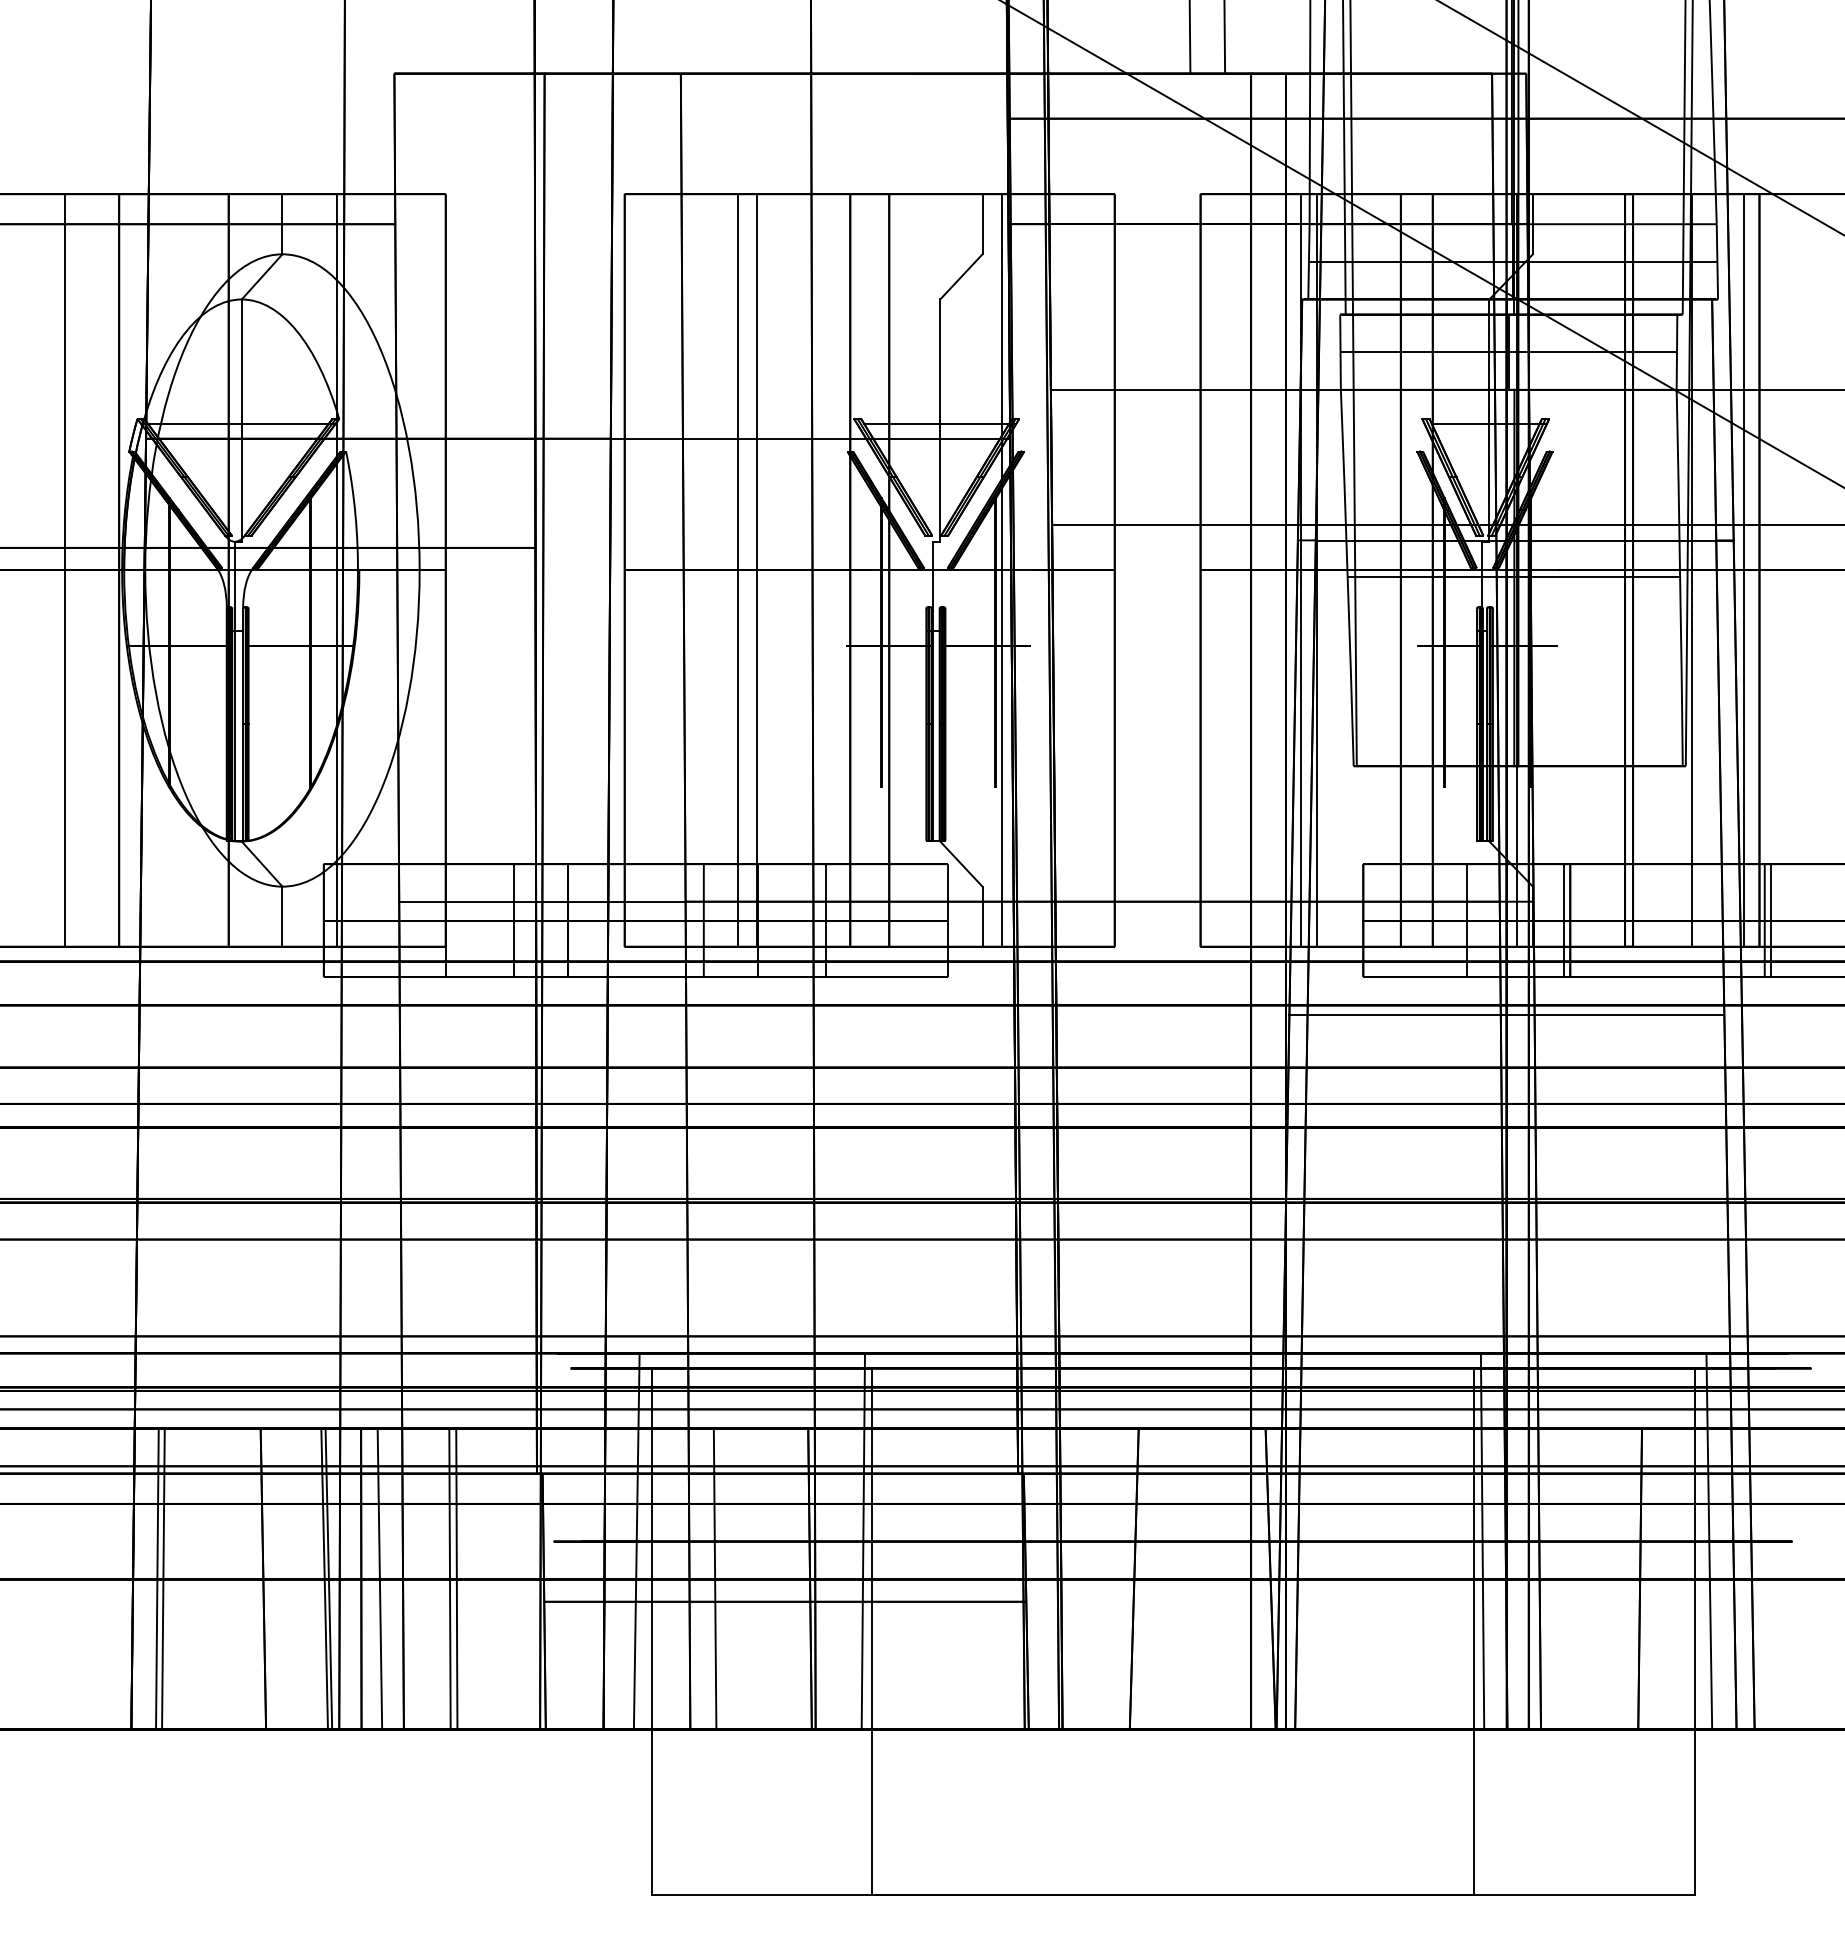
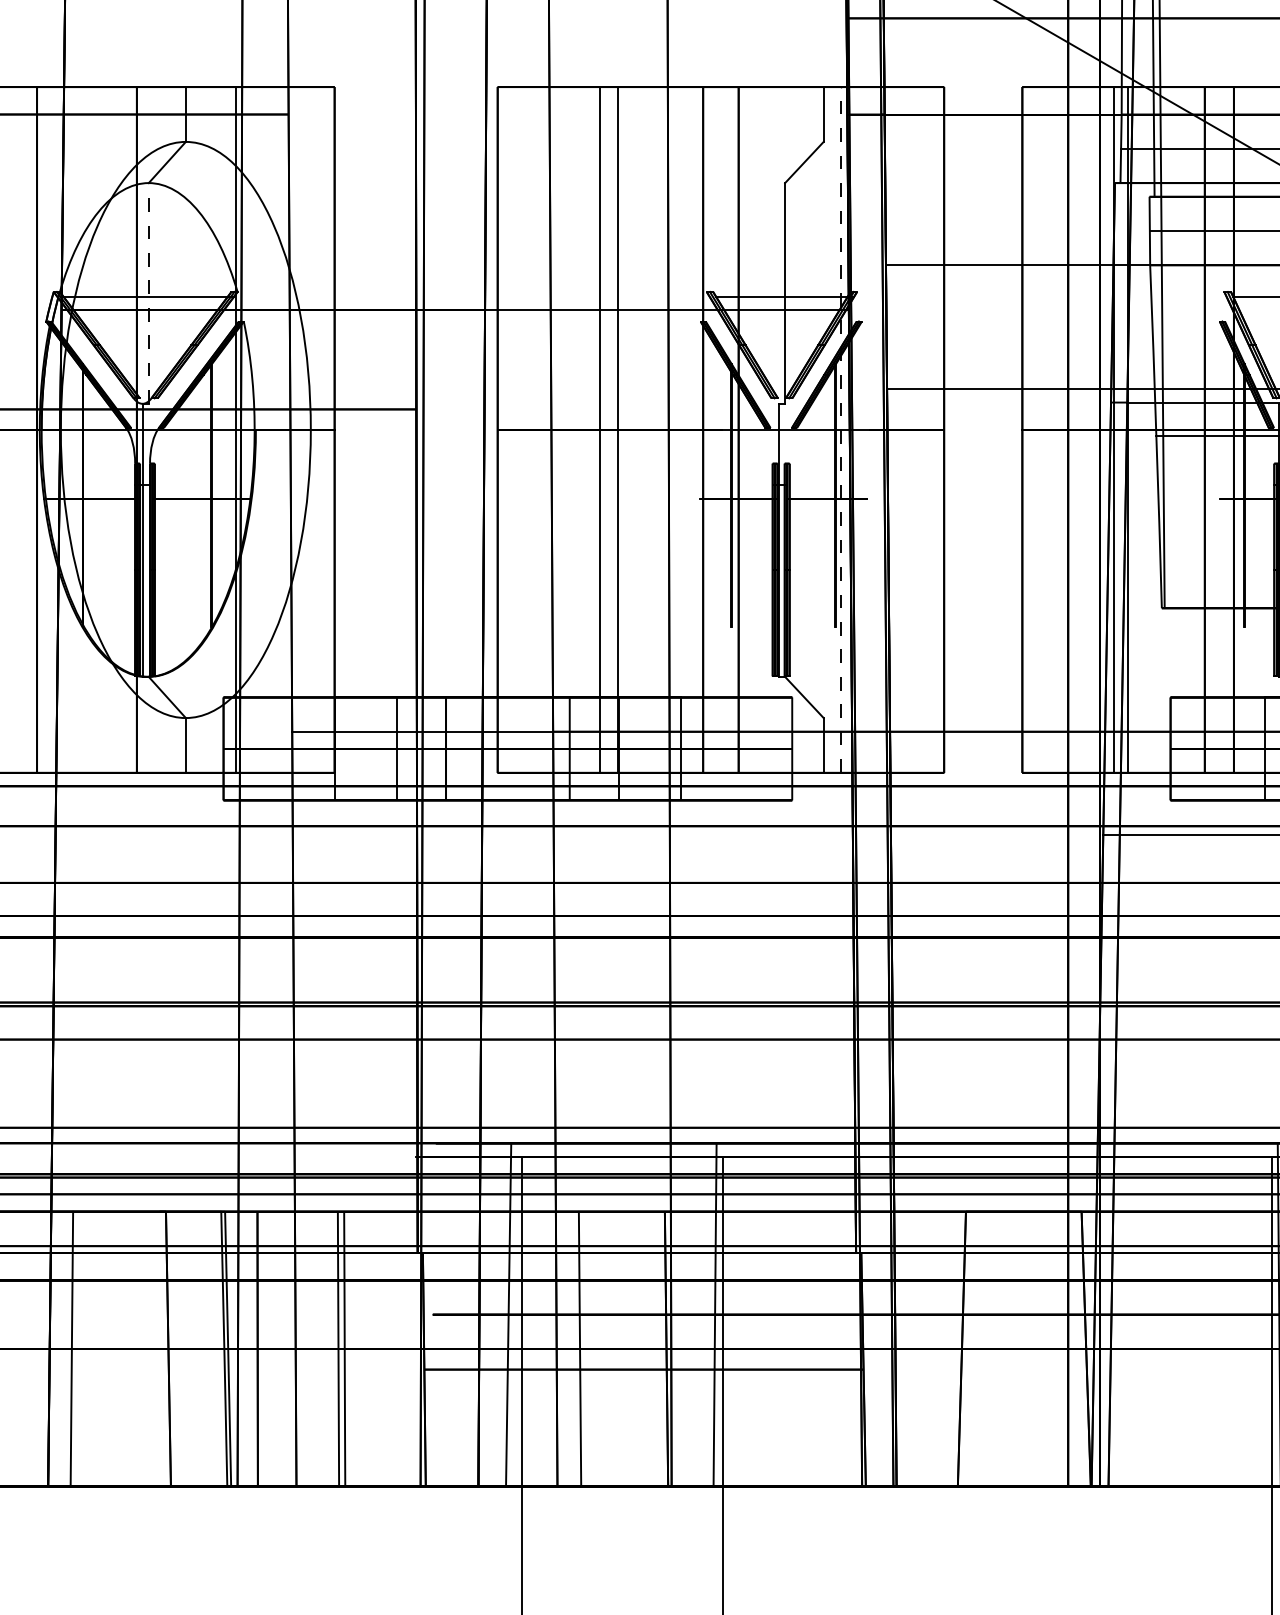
line: (241, 420) -> (148, 293), solid -> dashed
line: (1002, 570) -> (841, 429), solid -> dashed
line: (163, 1578) -> (77, 1348), removed
line: (379, 1578) -> (274, 1348), removed

